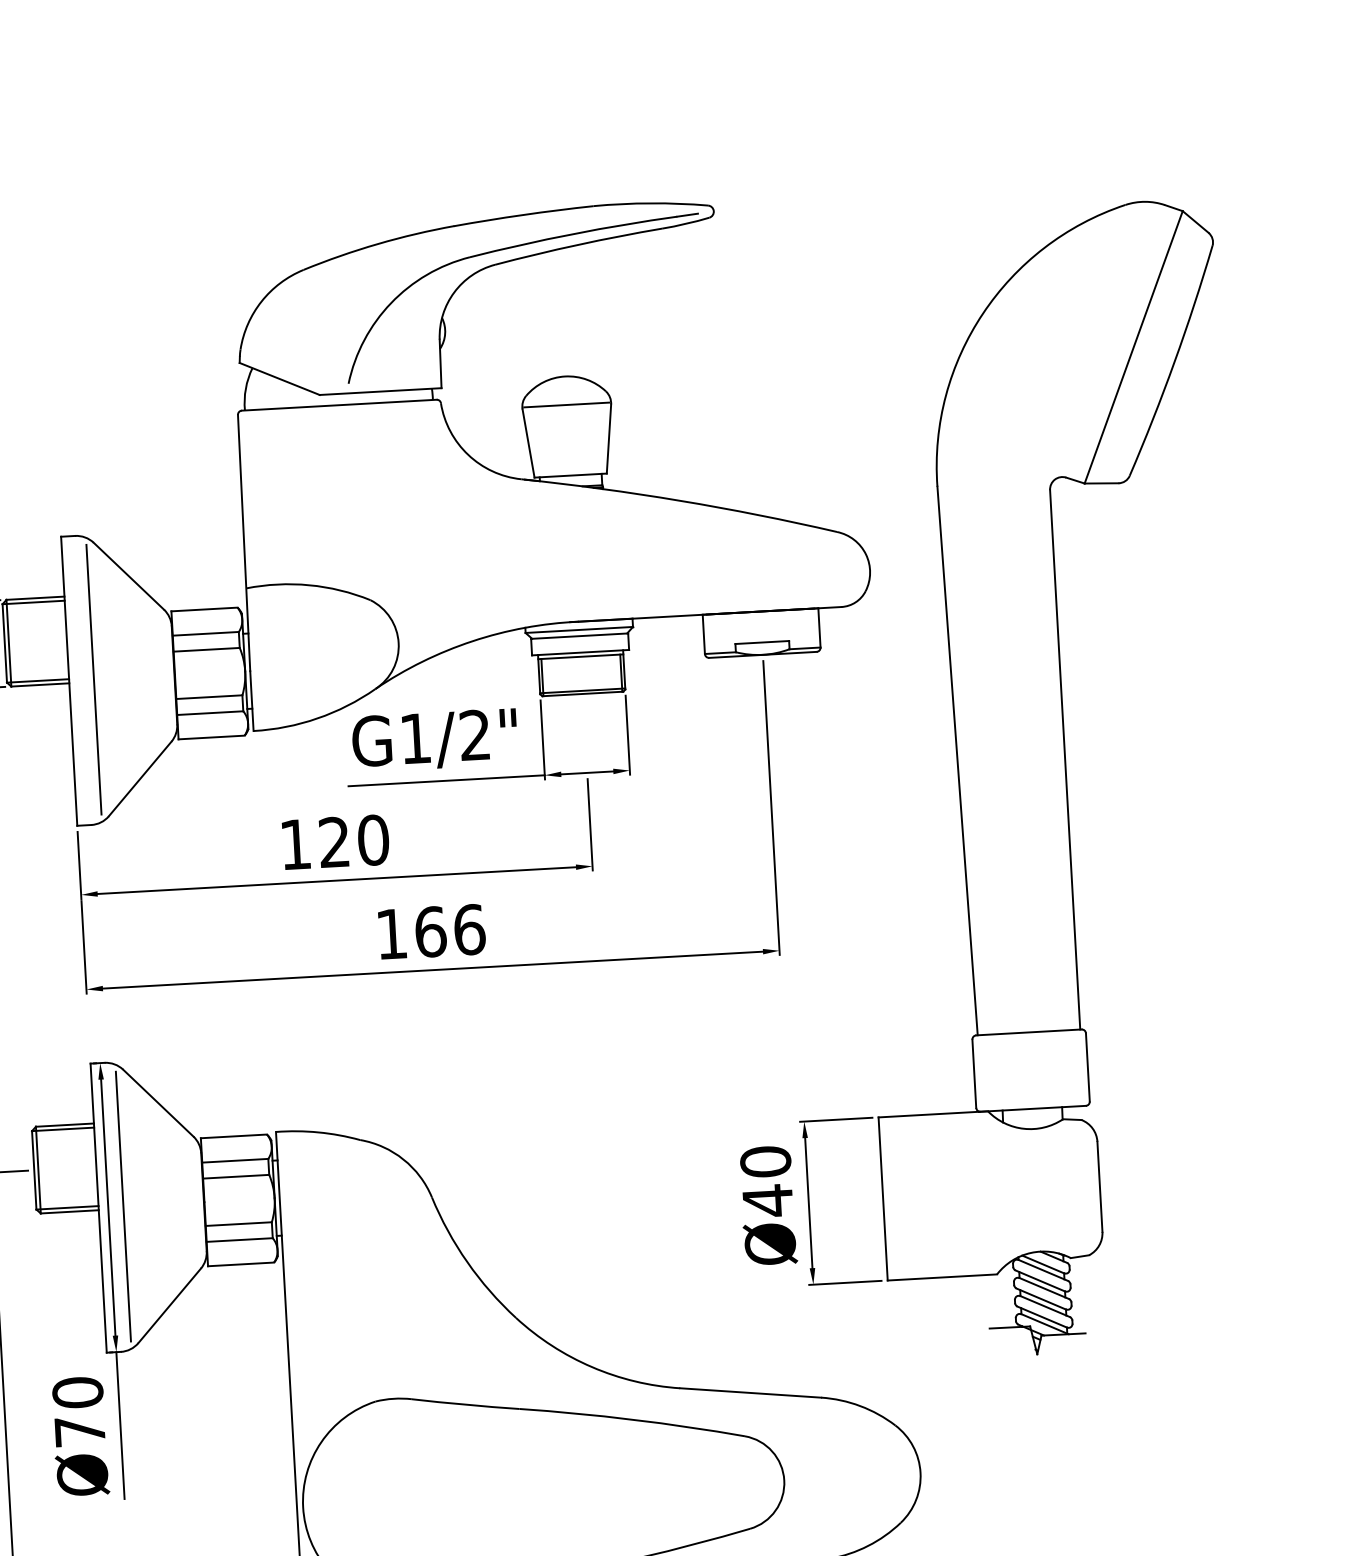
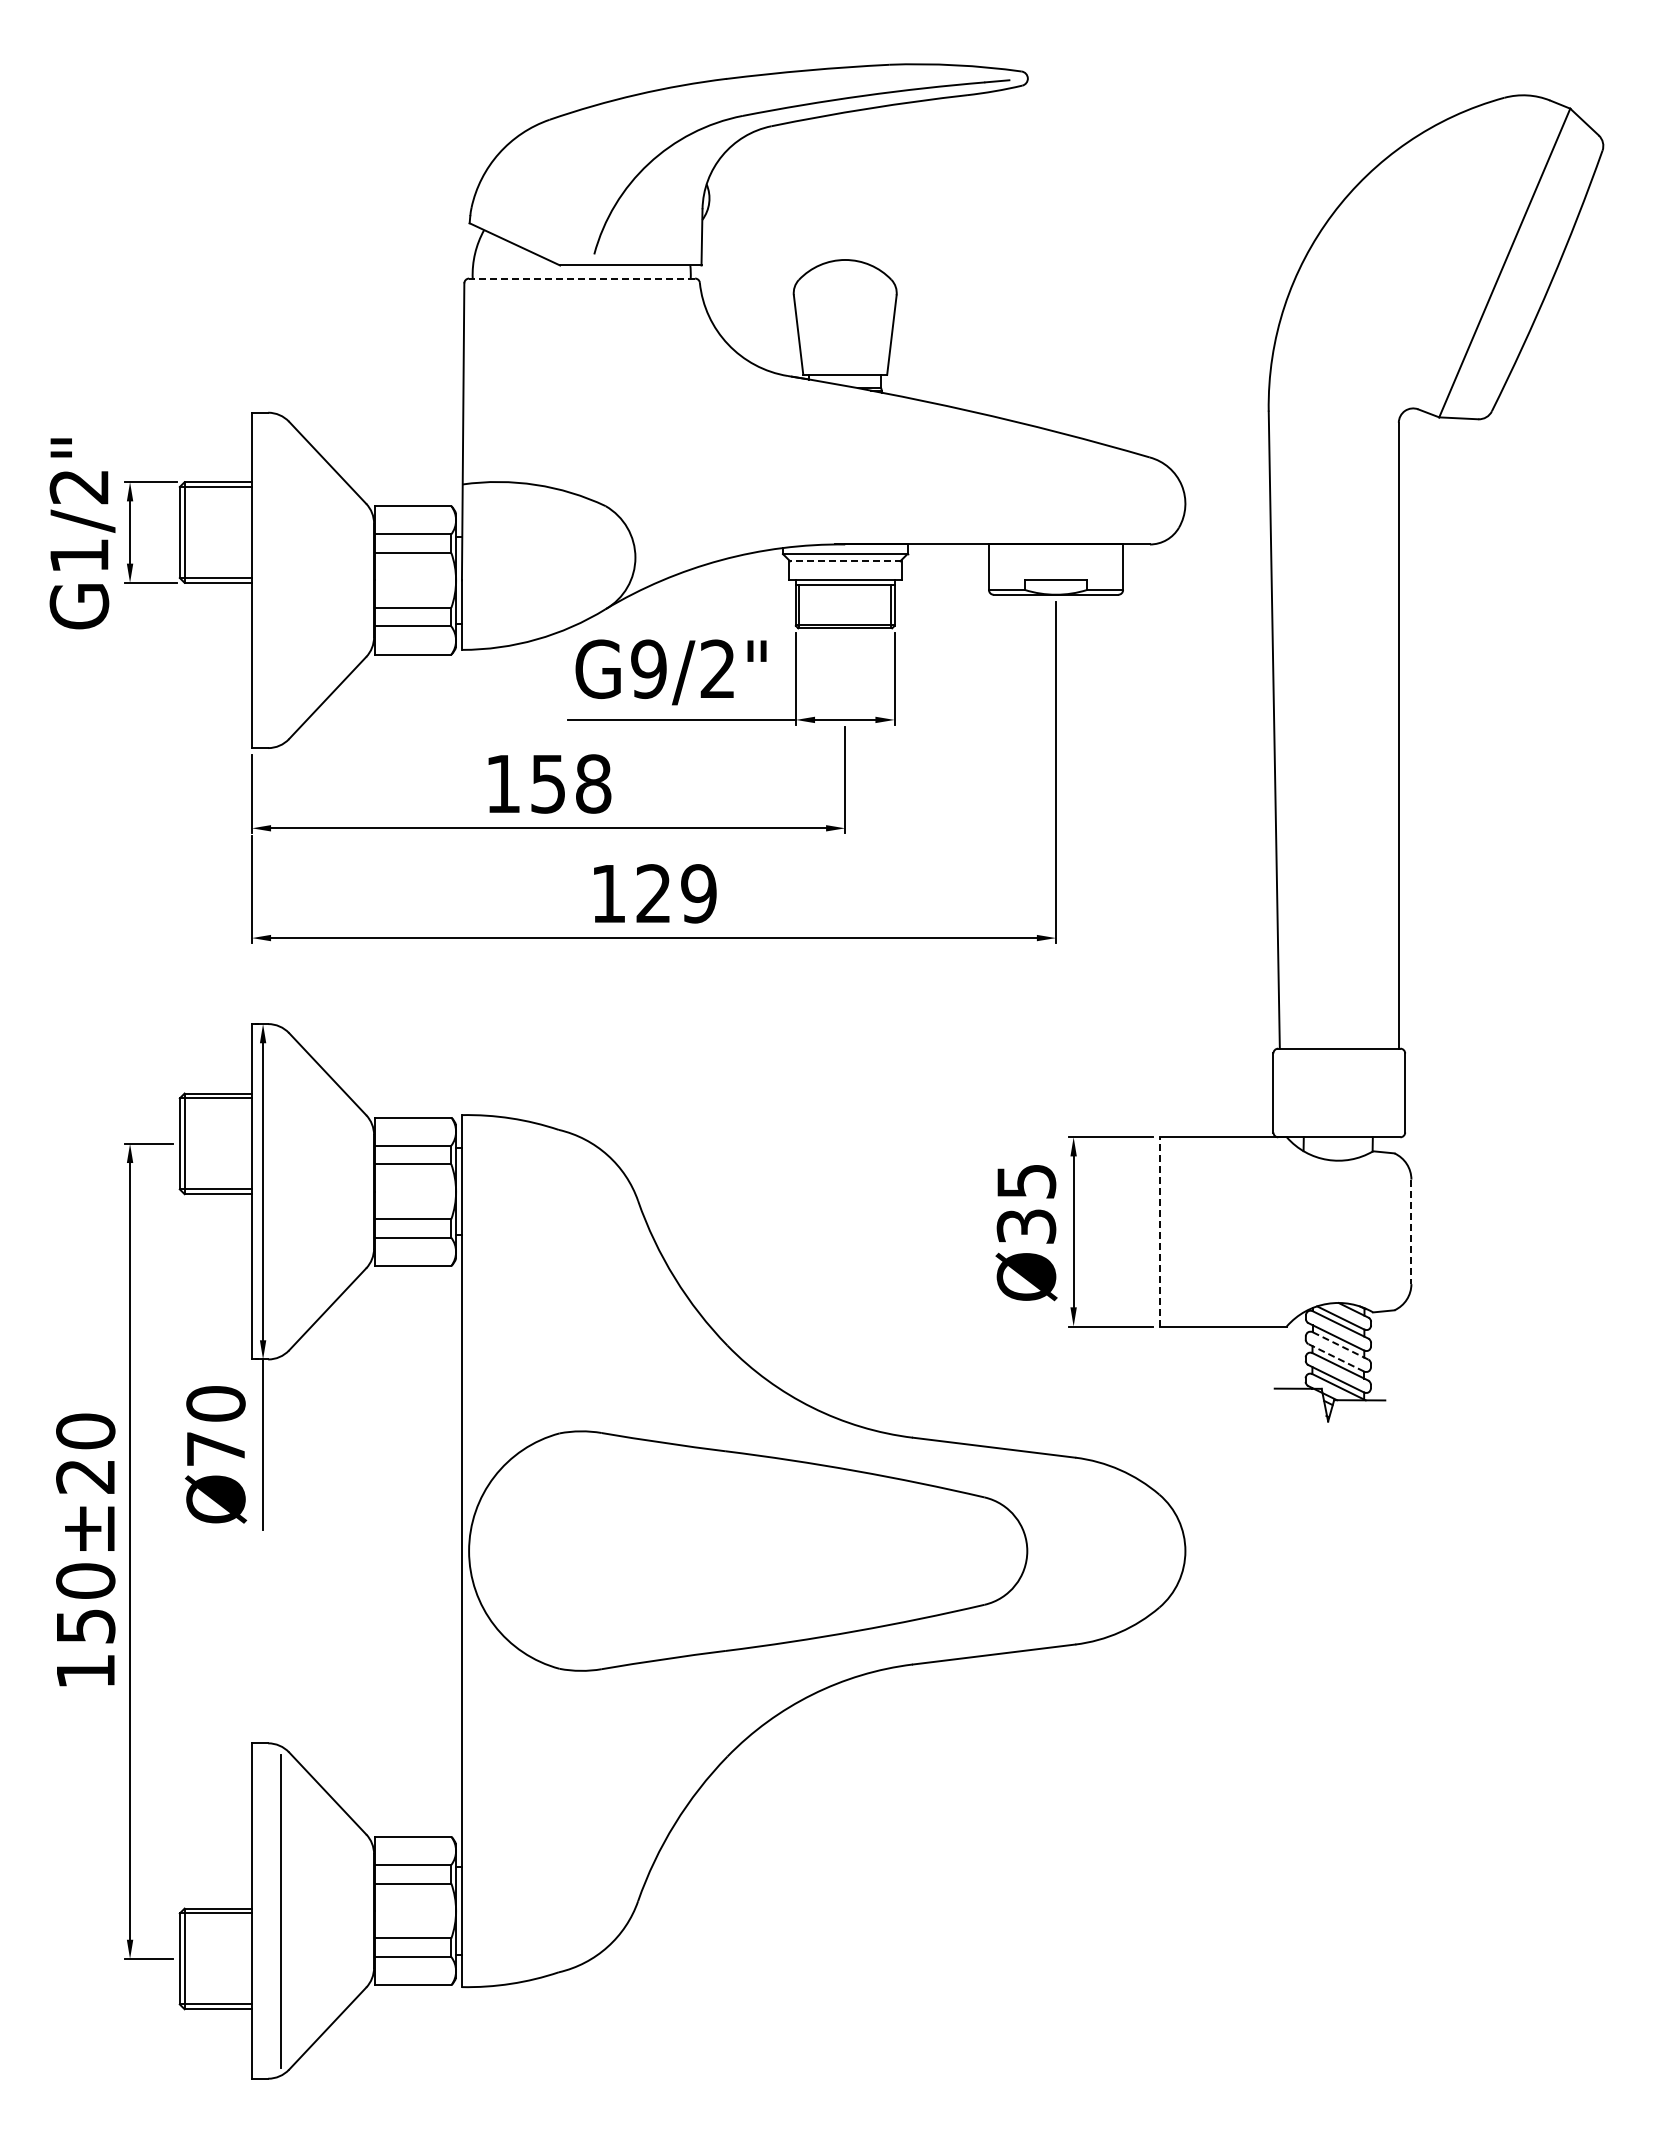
line: (339, 405) -> (582, 278), solid -> dashed
line: (566, 405) -> (844, 293), removed
line: (579, 636) -> (844, 561), solid -> dashed
line: (93, 679) -> (280, 579), removed
text: (415, 738) -> (648, 669), G1/2" -> G9/2"
text: (354, 840) -> (571, 783), 120 -> 158
text: (450, 930) -> (676, 893), 166 -> 129
text: (766, 1181) -> (1026, 1204), Ø40 -> Ø35
line: (1100, 1187) -> (1411, 1232), solid -> dashed
line: (882, 1198) -> (1159, 1231), solid -> dashed
line: (123, 1206) -> (280, 1191), removed
line: (1044, 1288) -> (1340, 1345), solid -> dashed
line: (1040, 1298) -> (1335, 1357), solid -> dashed

